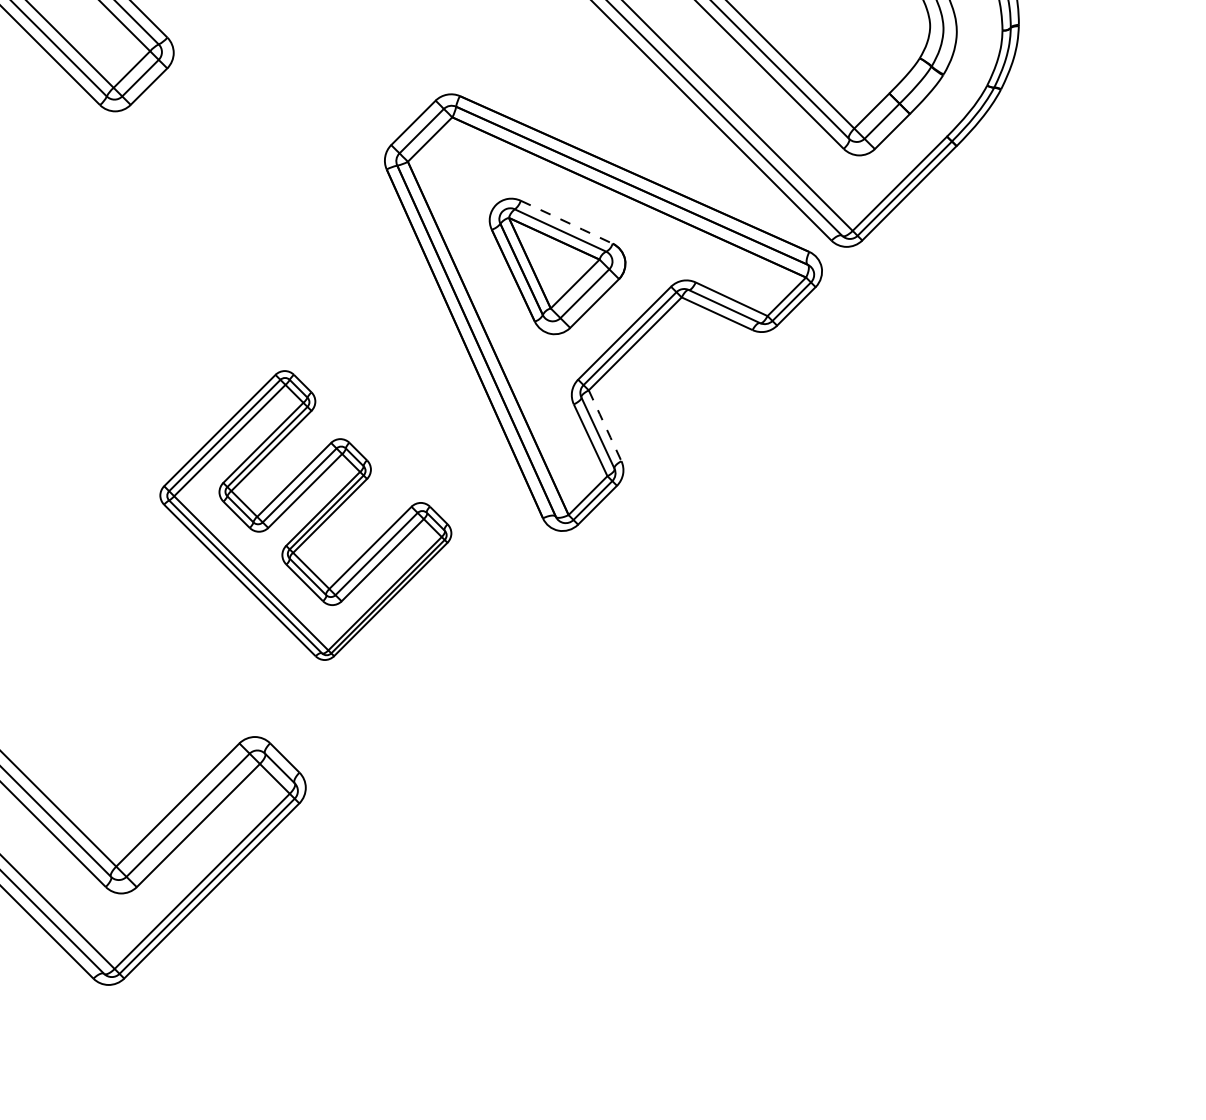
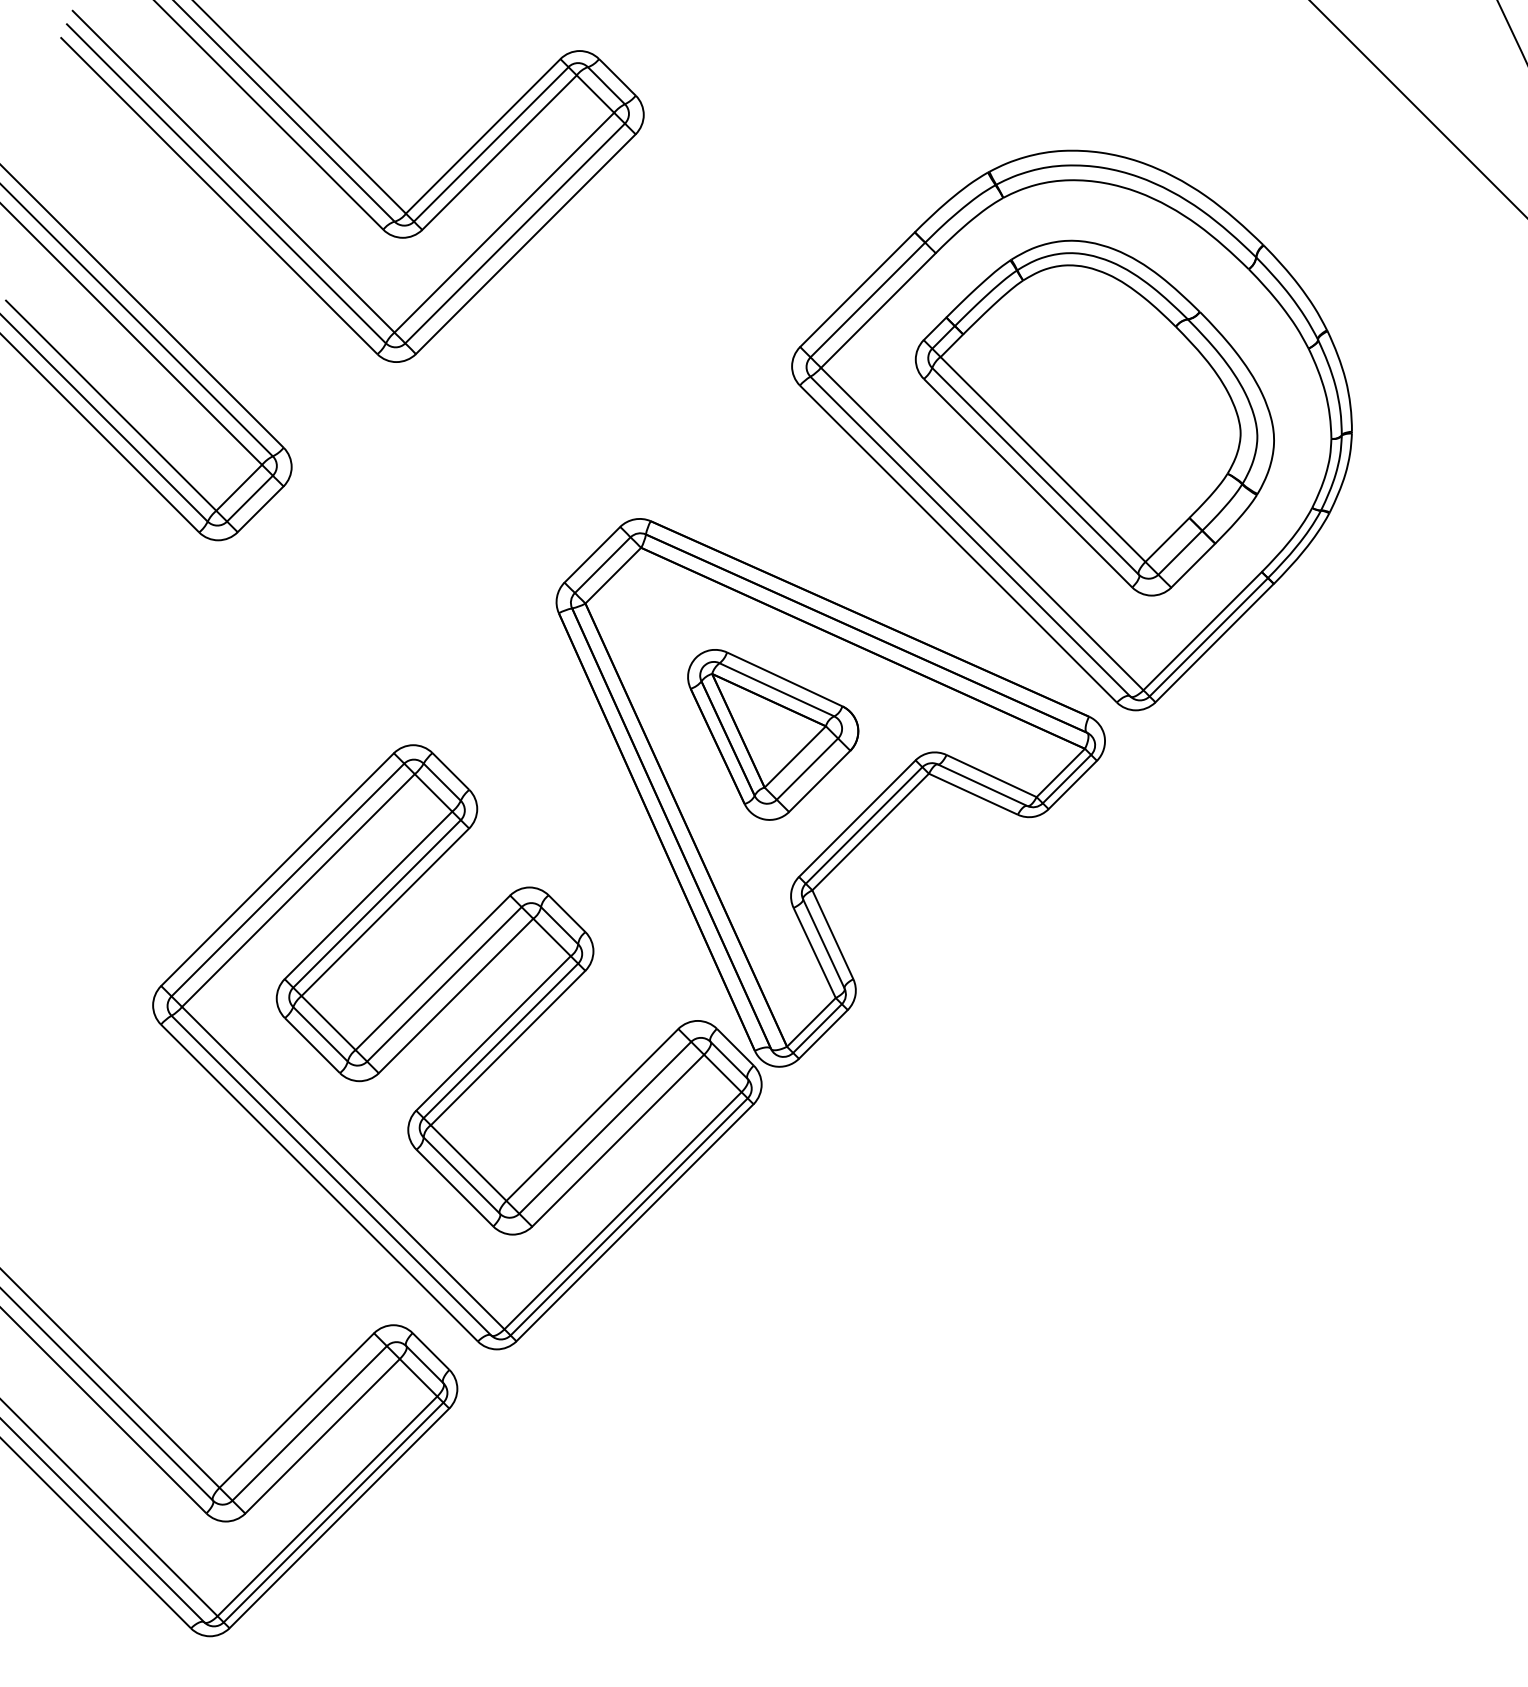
line: (567, 222) -> (785, 679), dashed -> solid
line: (605, 426) -> (833, 935), dashed -> solid
part: (305, 515) -> (457, 1047), size x1.67

